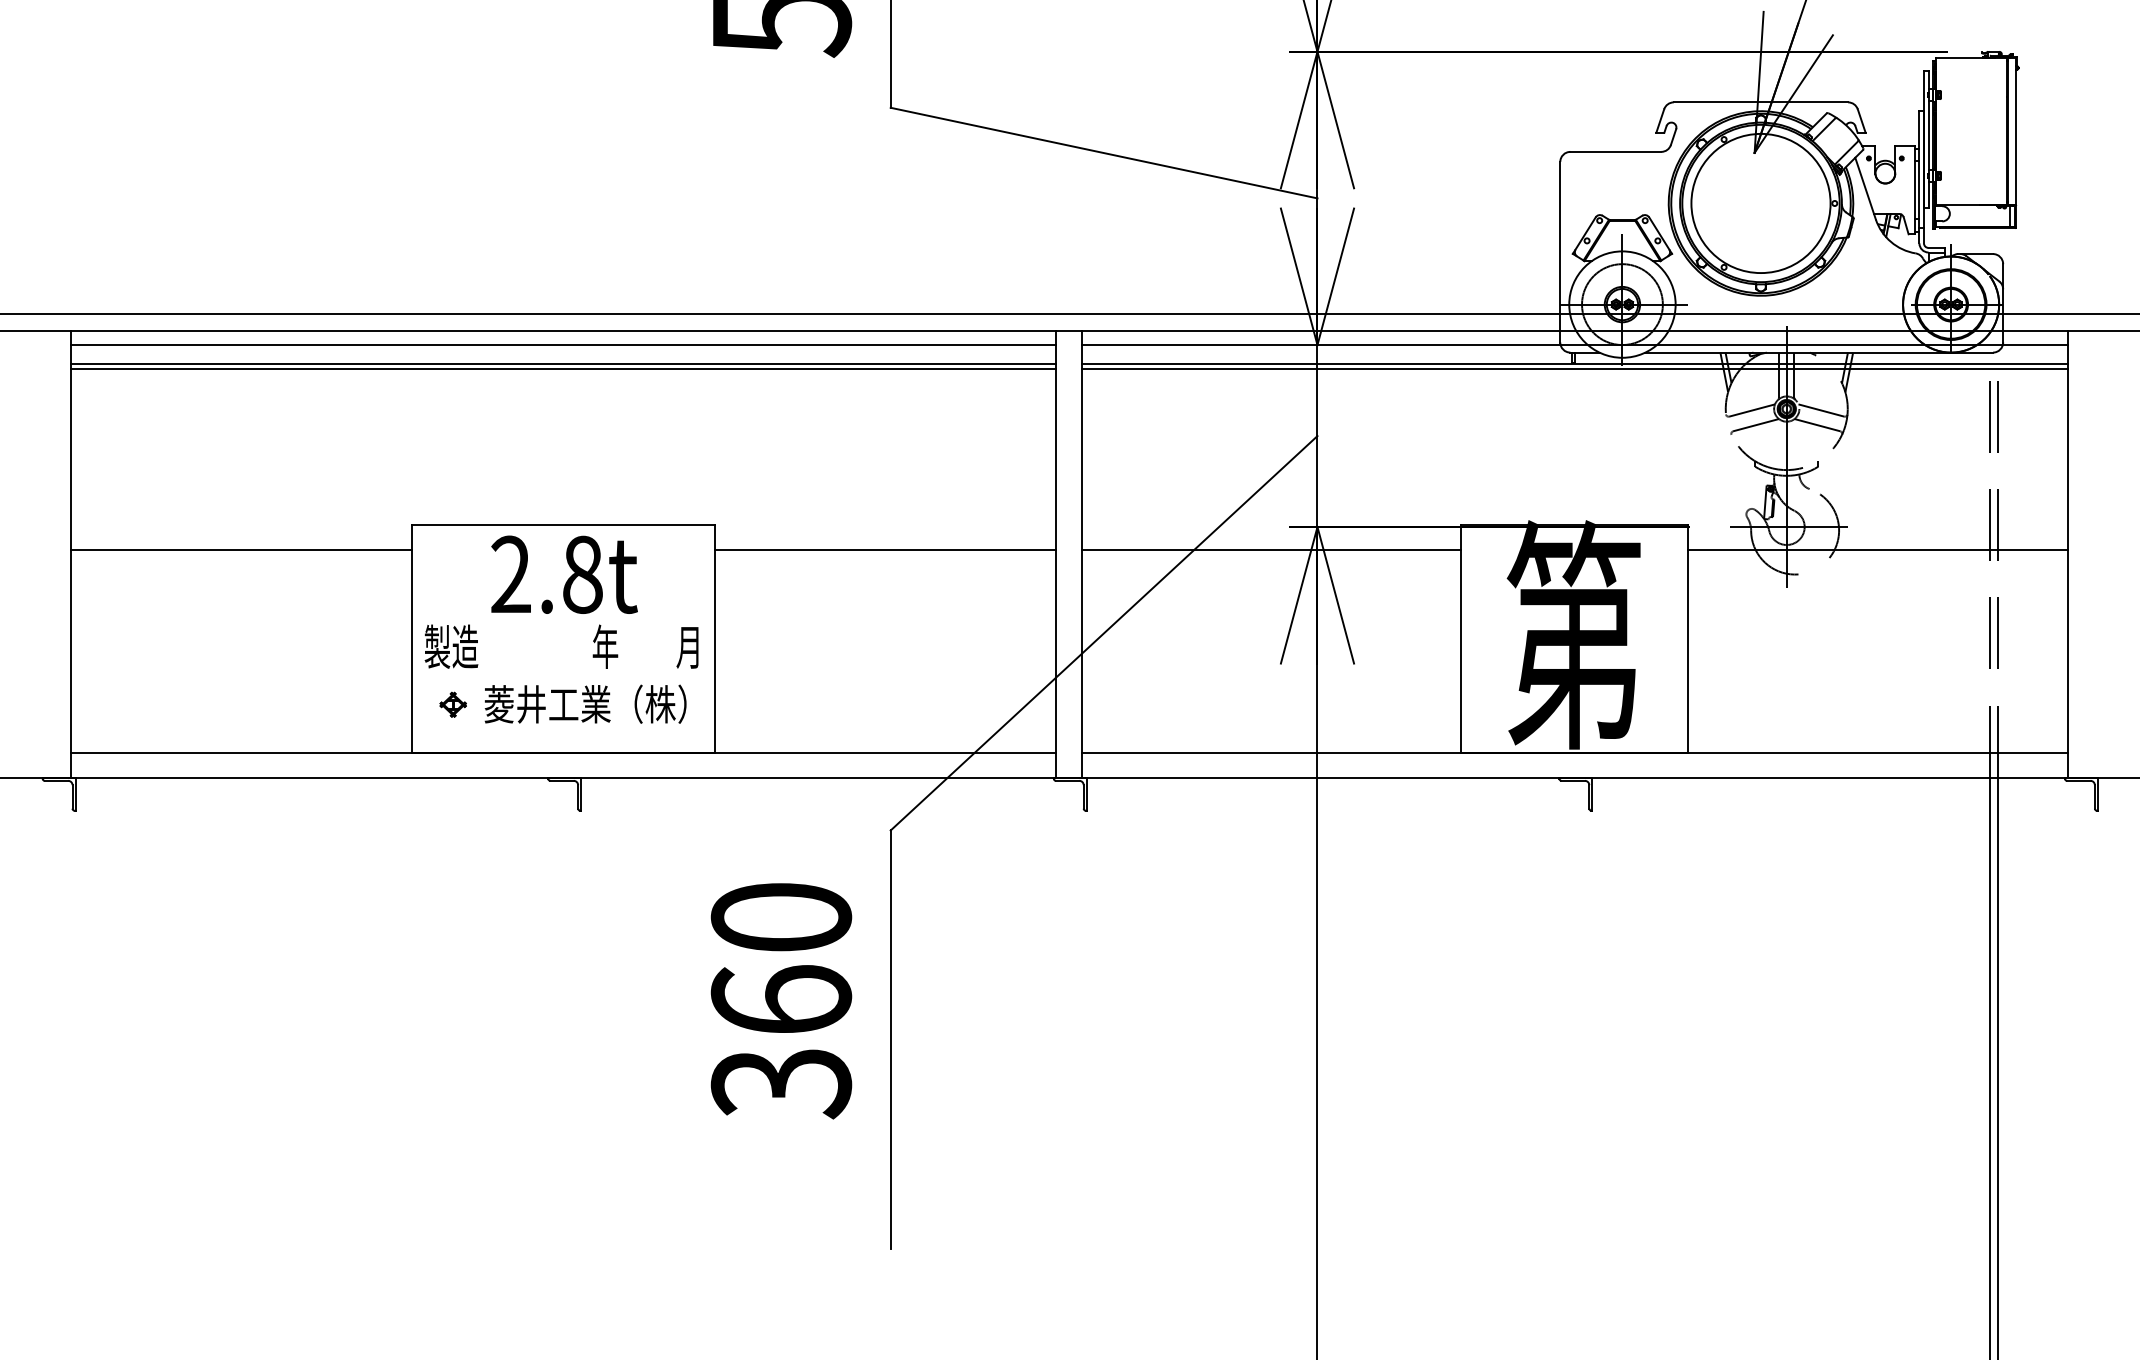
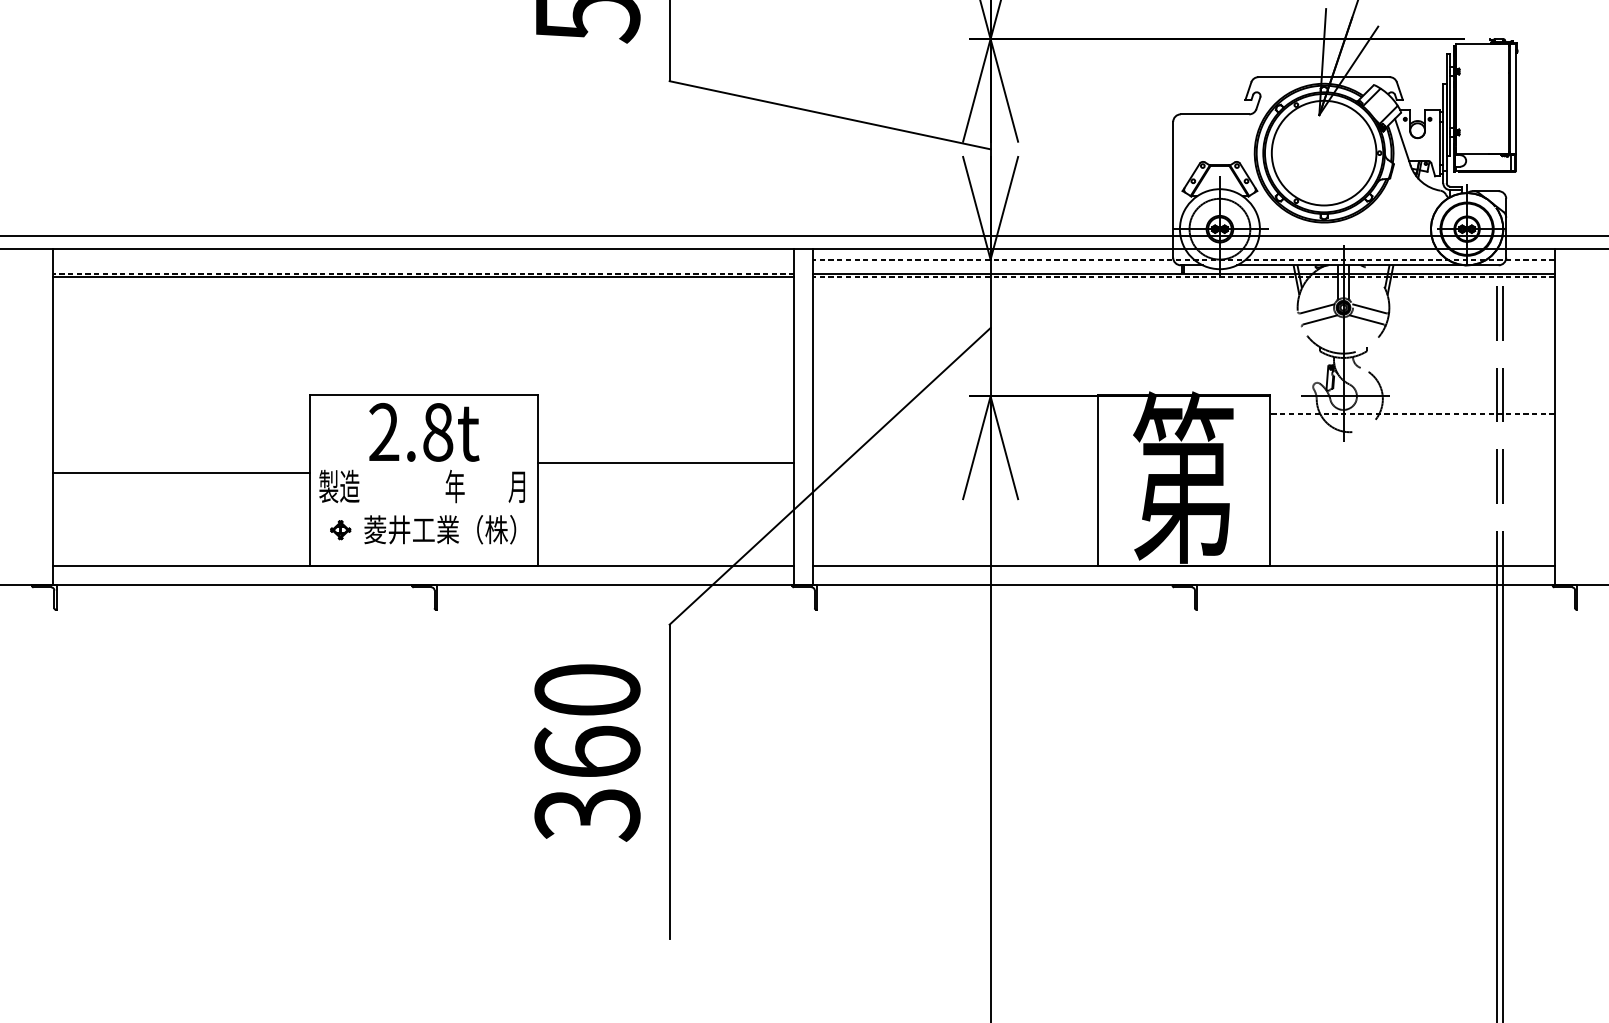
line: (563, 345) -> (423, 259), removed
line: (1574, 345) -> (1183, 259), solid -> dashed
line: (563, 364) -> (423, 274), solid -> dashed
line: (1574, 368) -> (1183, 277), solid -> dashed
line: (240, 550) -> (180, 473), moved
line: (885, 550) -> (665, 462), moved
line: (1270, 550) -> (955, 414), removed
line: (1877, 550) -> (1411, 414), solid -> dashed

